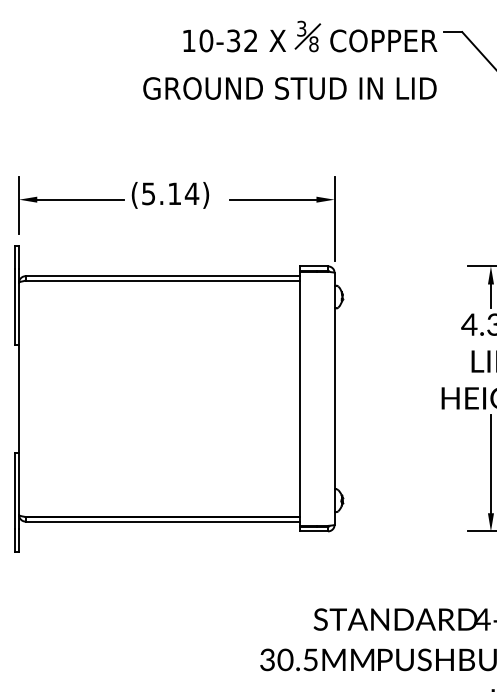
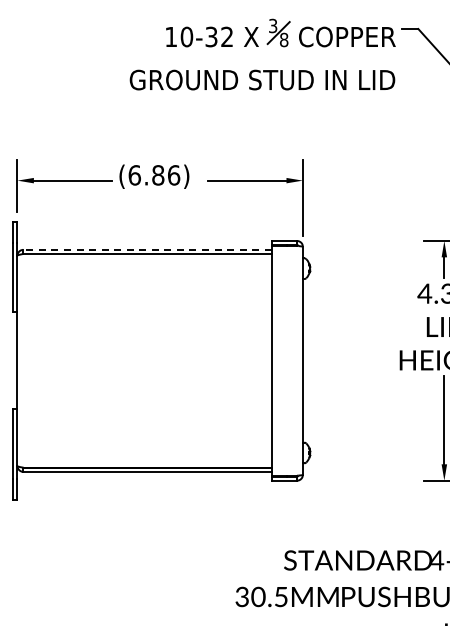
text: (170, 194) -> (154, 175), (5.14) -> (6.86)
line: (162, 275) -> (147, 249), solid -> dashed

